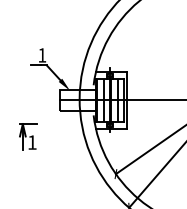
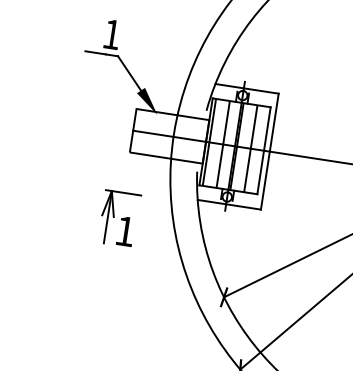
part: (28, 136) -> (119, 217), moved

